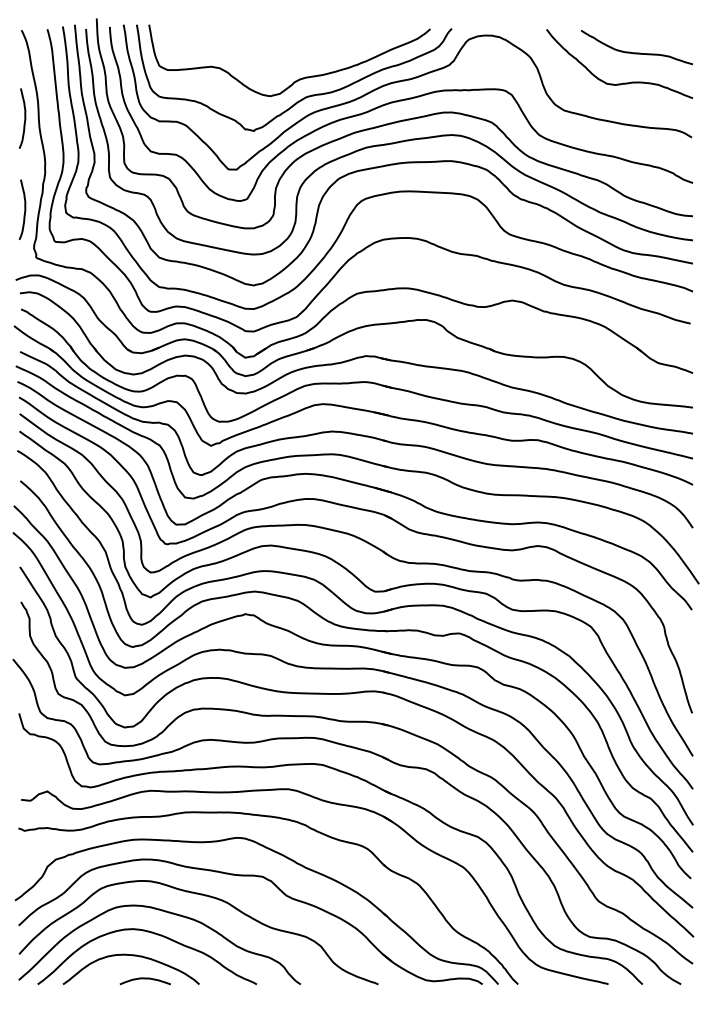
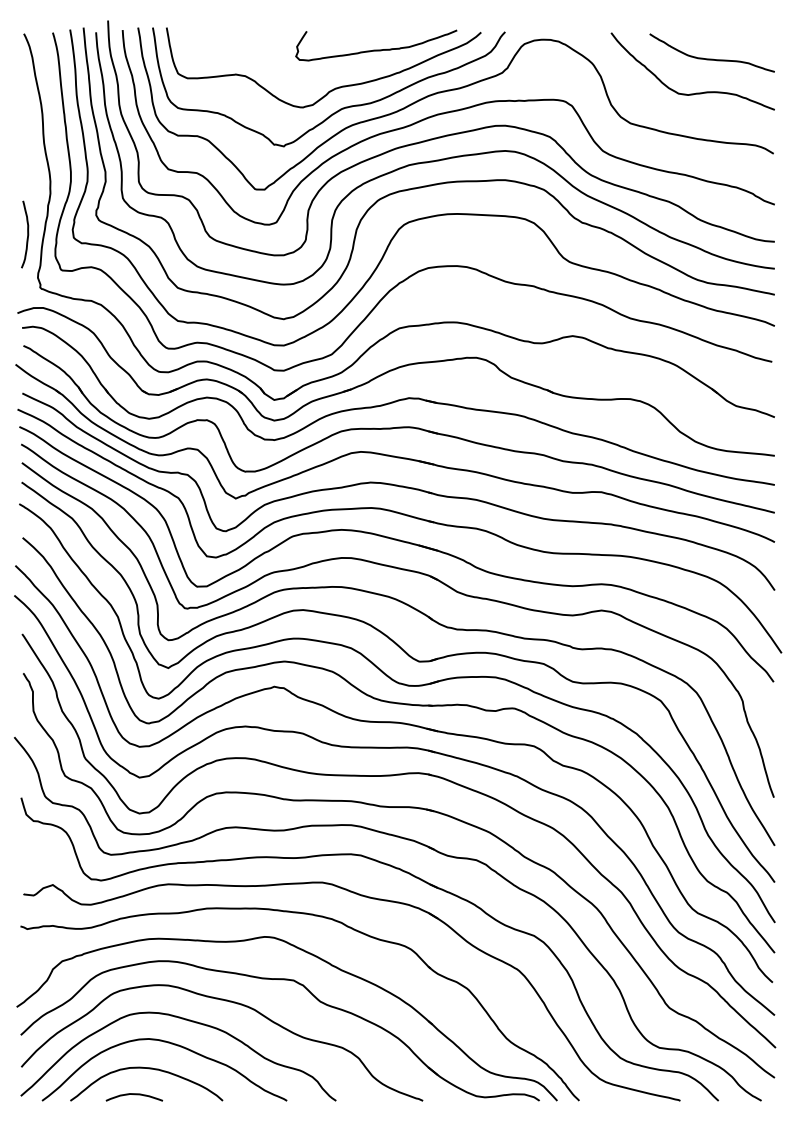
curve: (336, 44) -> (376, 49), added
curve: (24, 118) -> (27, 132), removed
curve: (145, 979) -> (134, 1095), moved

